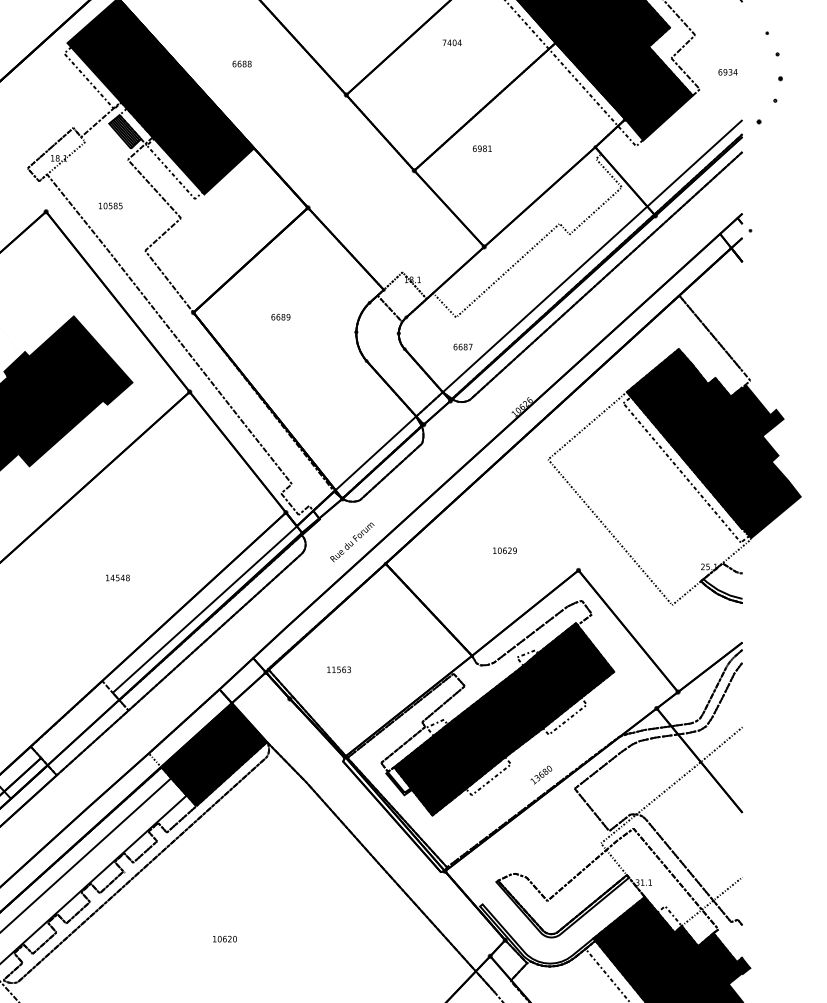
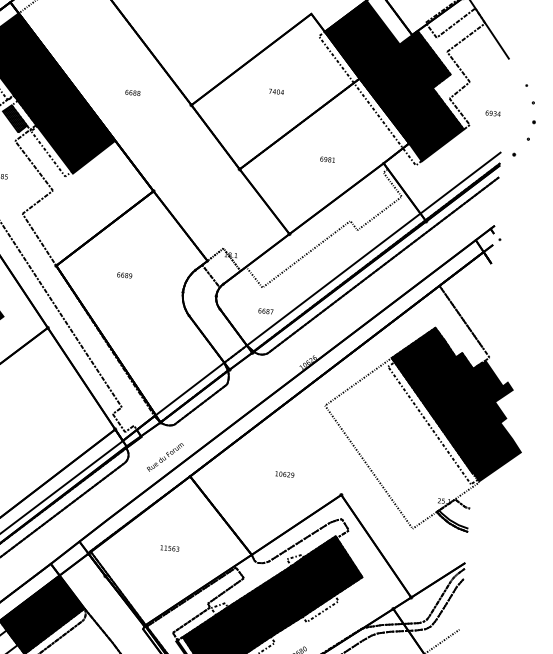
text: (451, 42) -> (275, 91), moved
text: (241, 63) -> (132, 92), moved
text: (482, 148) -> (327, 159), moved
text: (338, 669) -> (169, 548), moved

